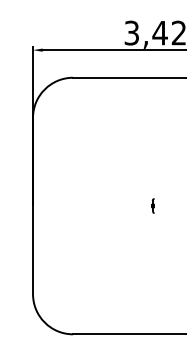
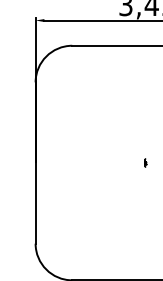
part: (152, 205) -> (144, 162), size x0.62

